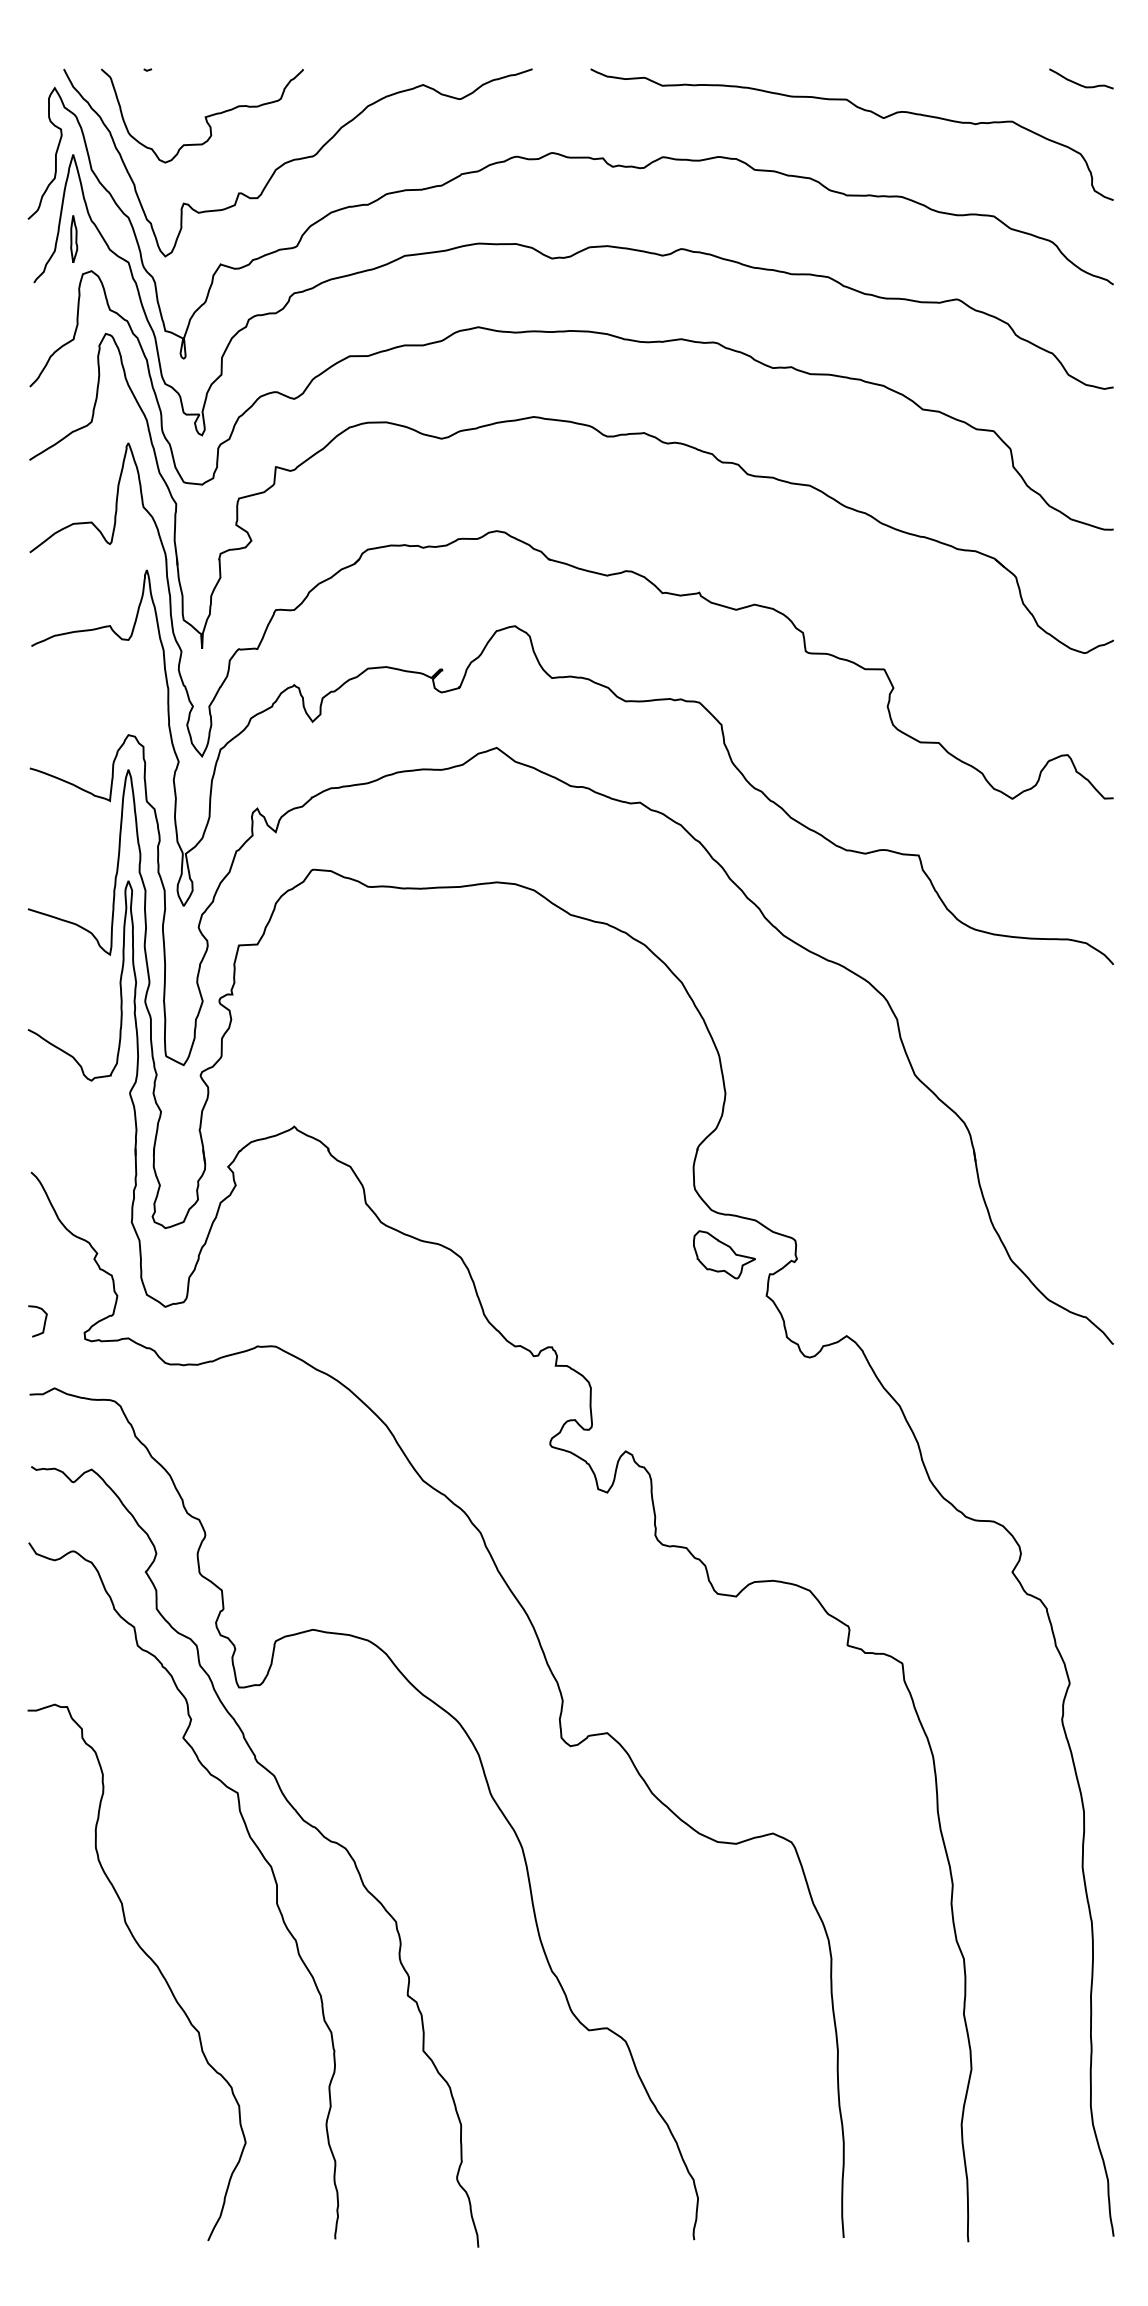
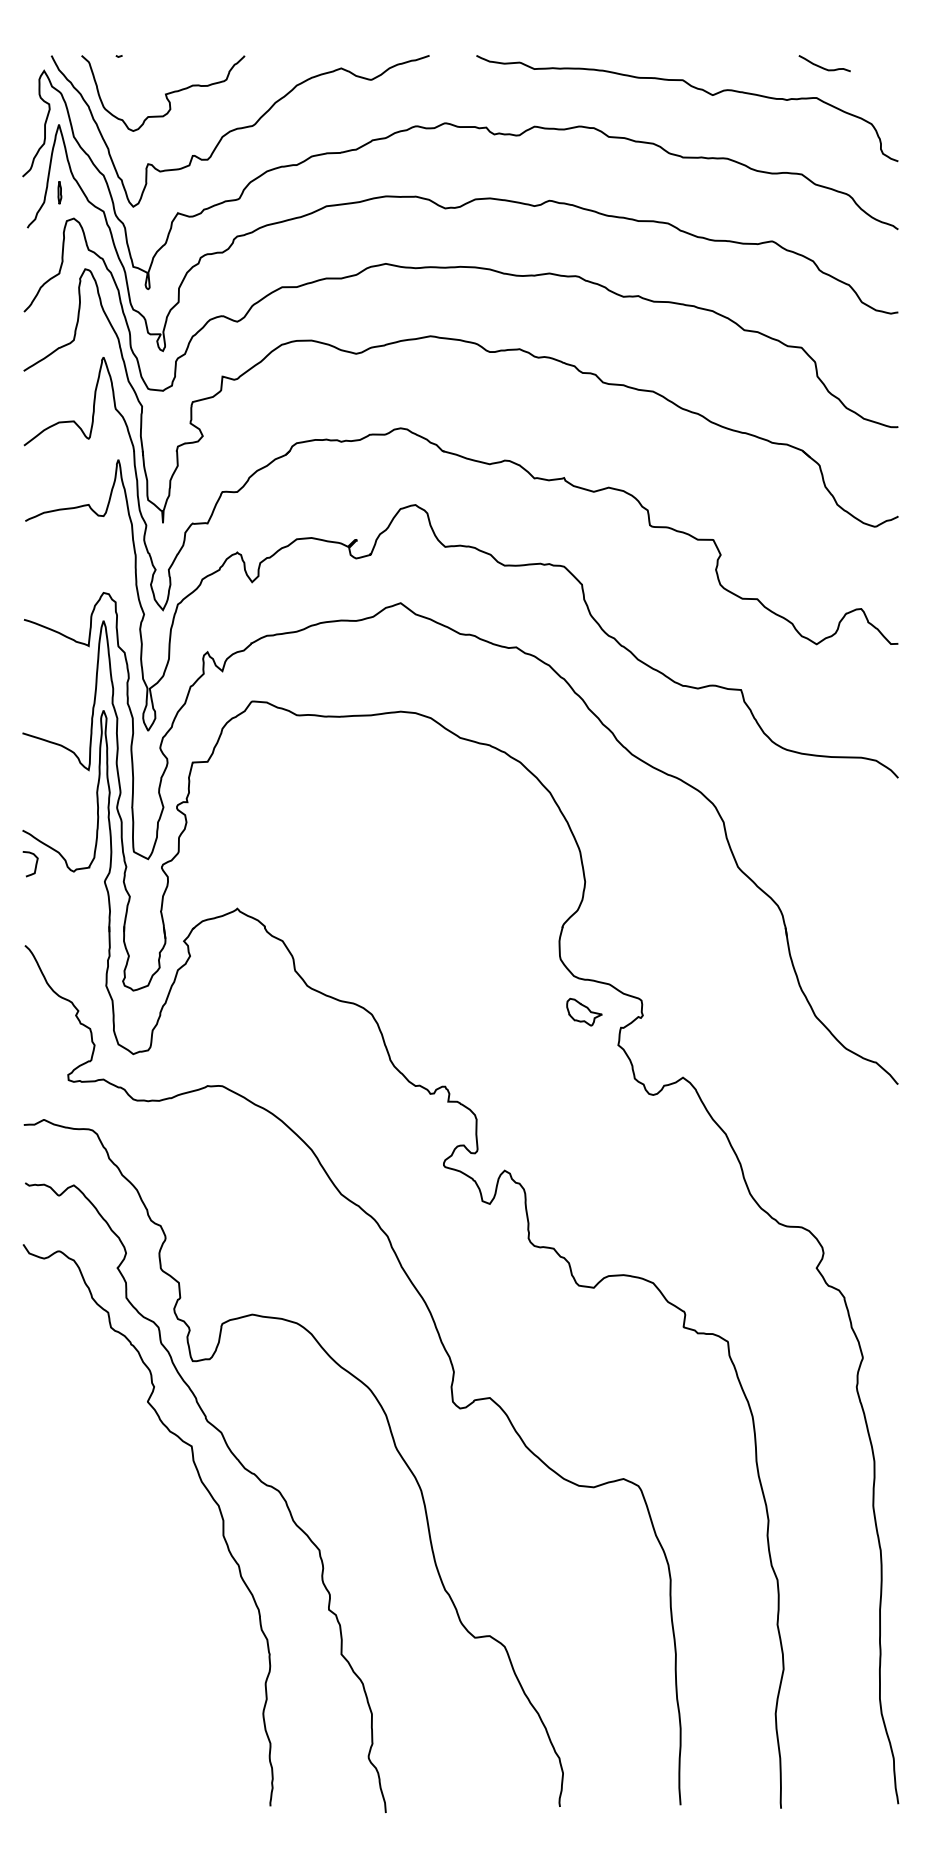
curve: (1079, 83) -> (823, 67), moved
part: (74, 238) -> (60, 192), size x0.6
part: (724, 1254) -> (584, 1011), size x0.7
curve: (43, 1324) -> (35, 866), moved
curve: (152, 1962) -> (122, 1583), removed

